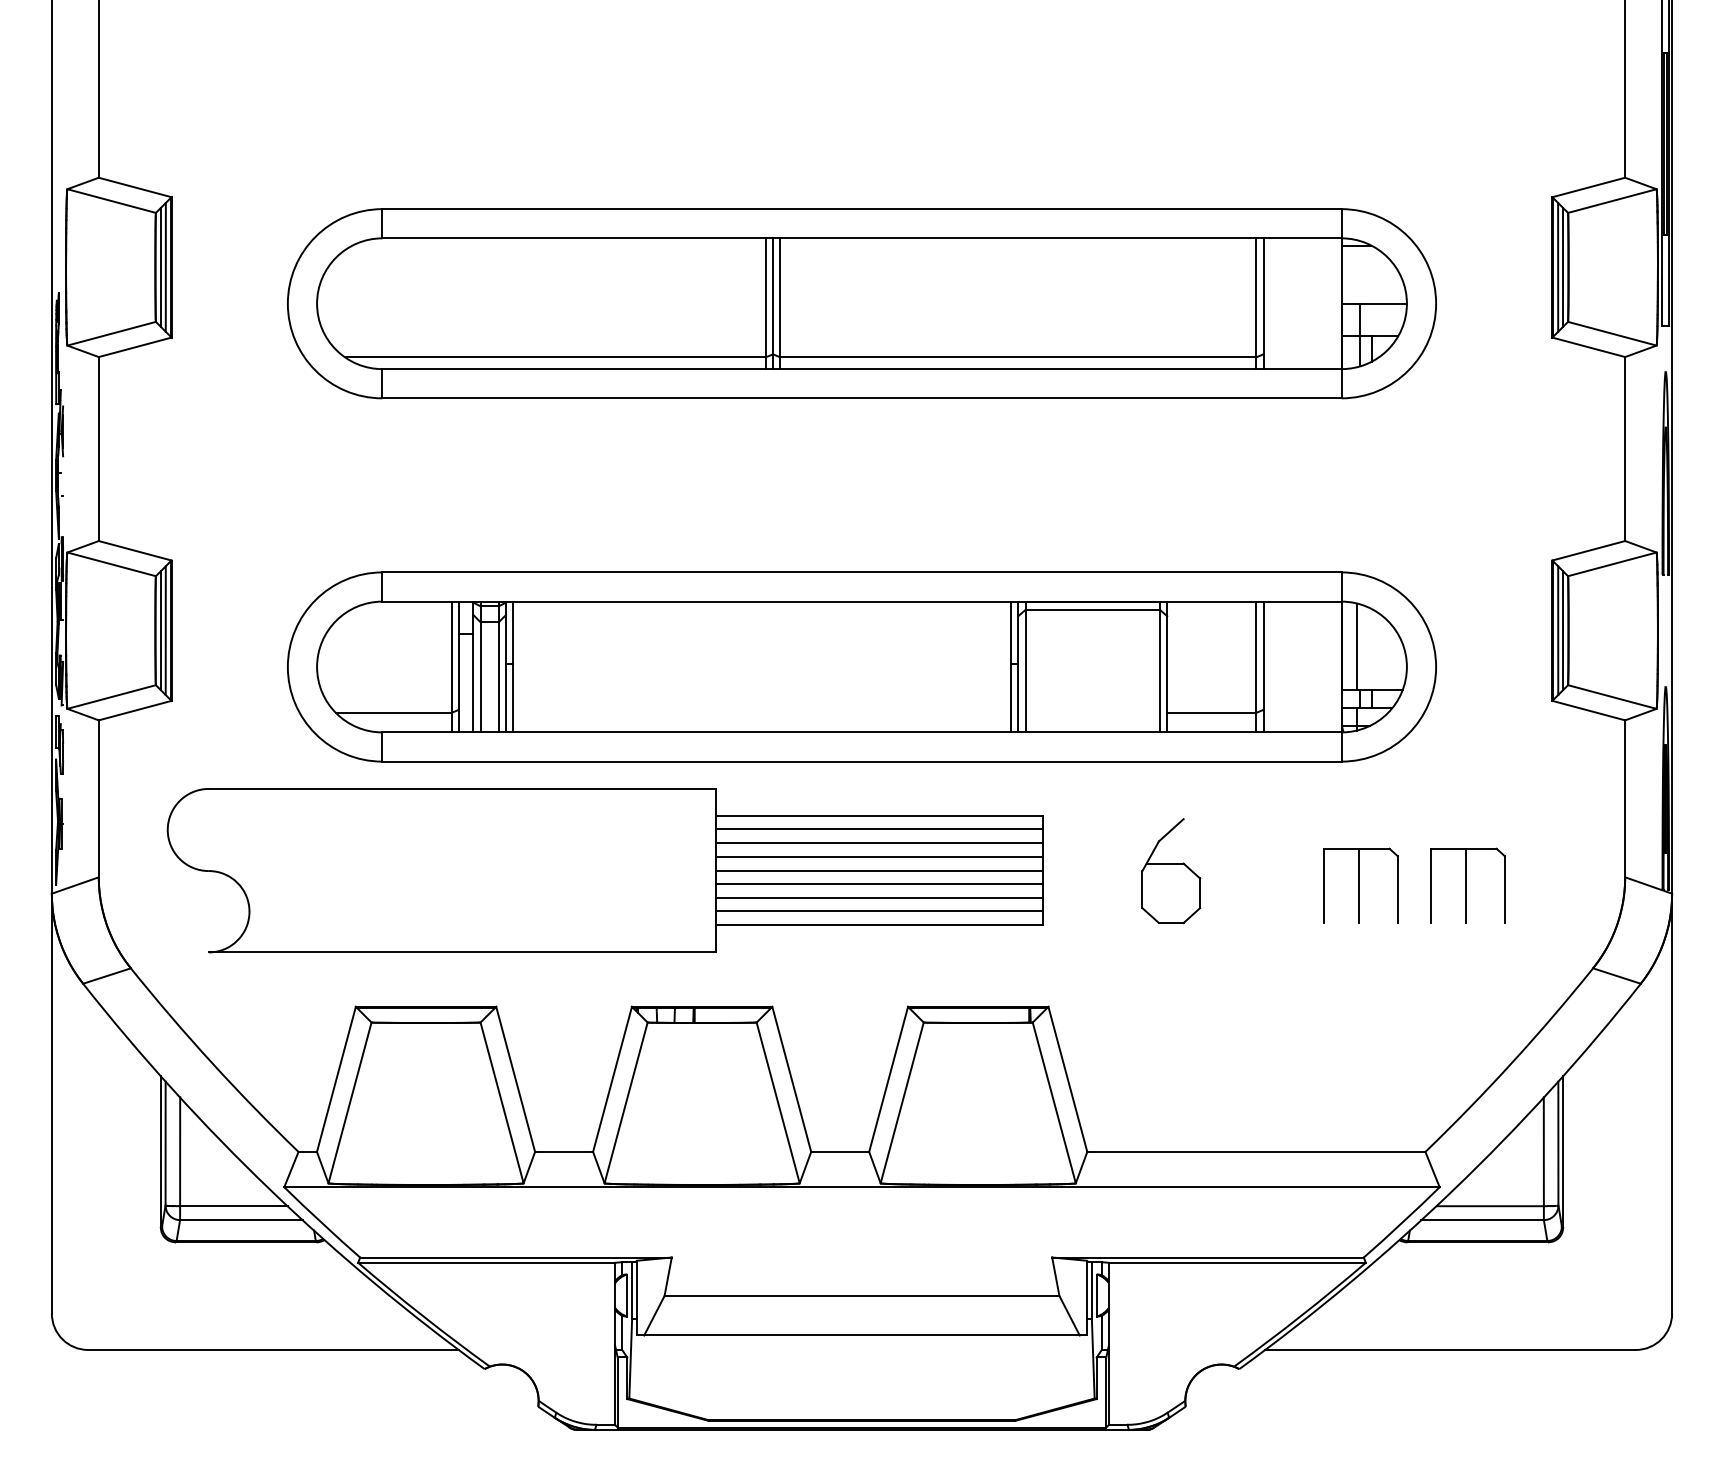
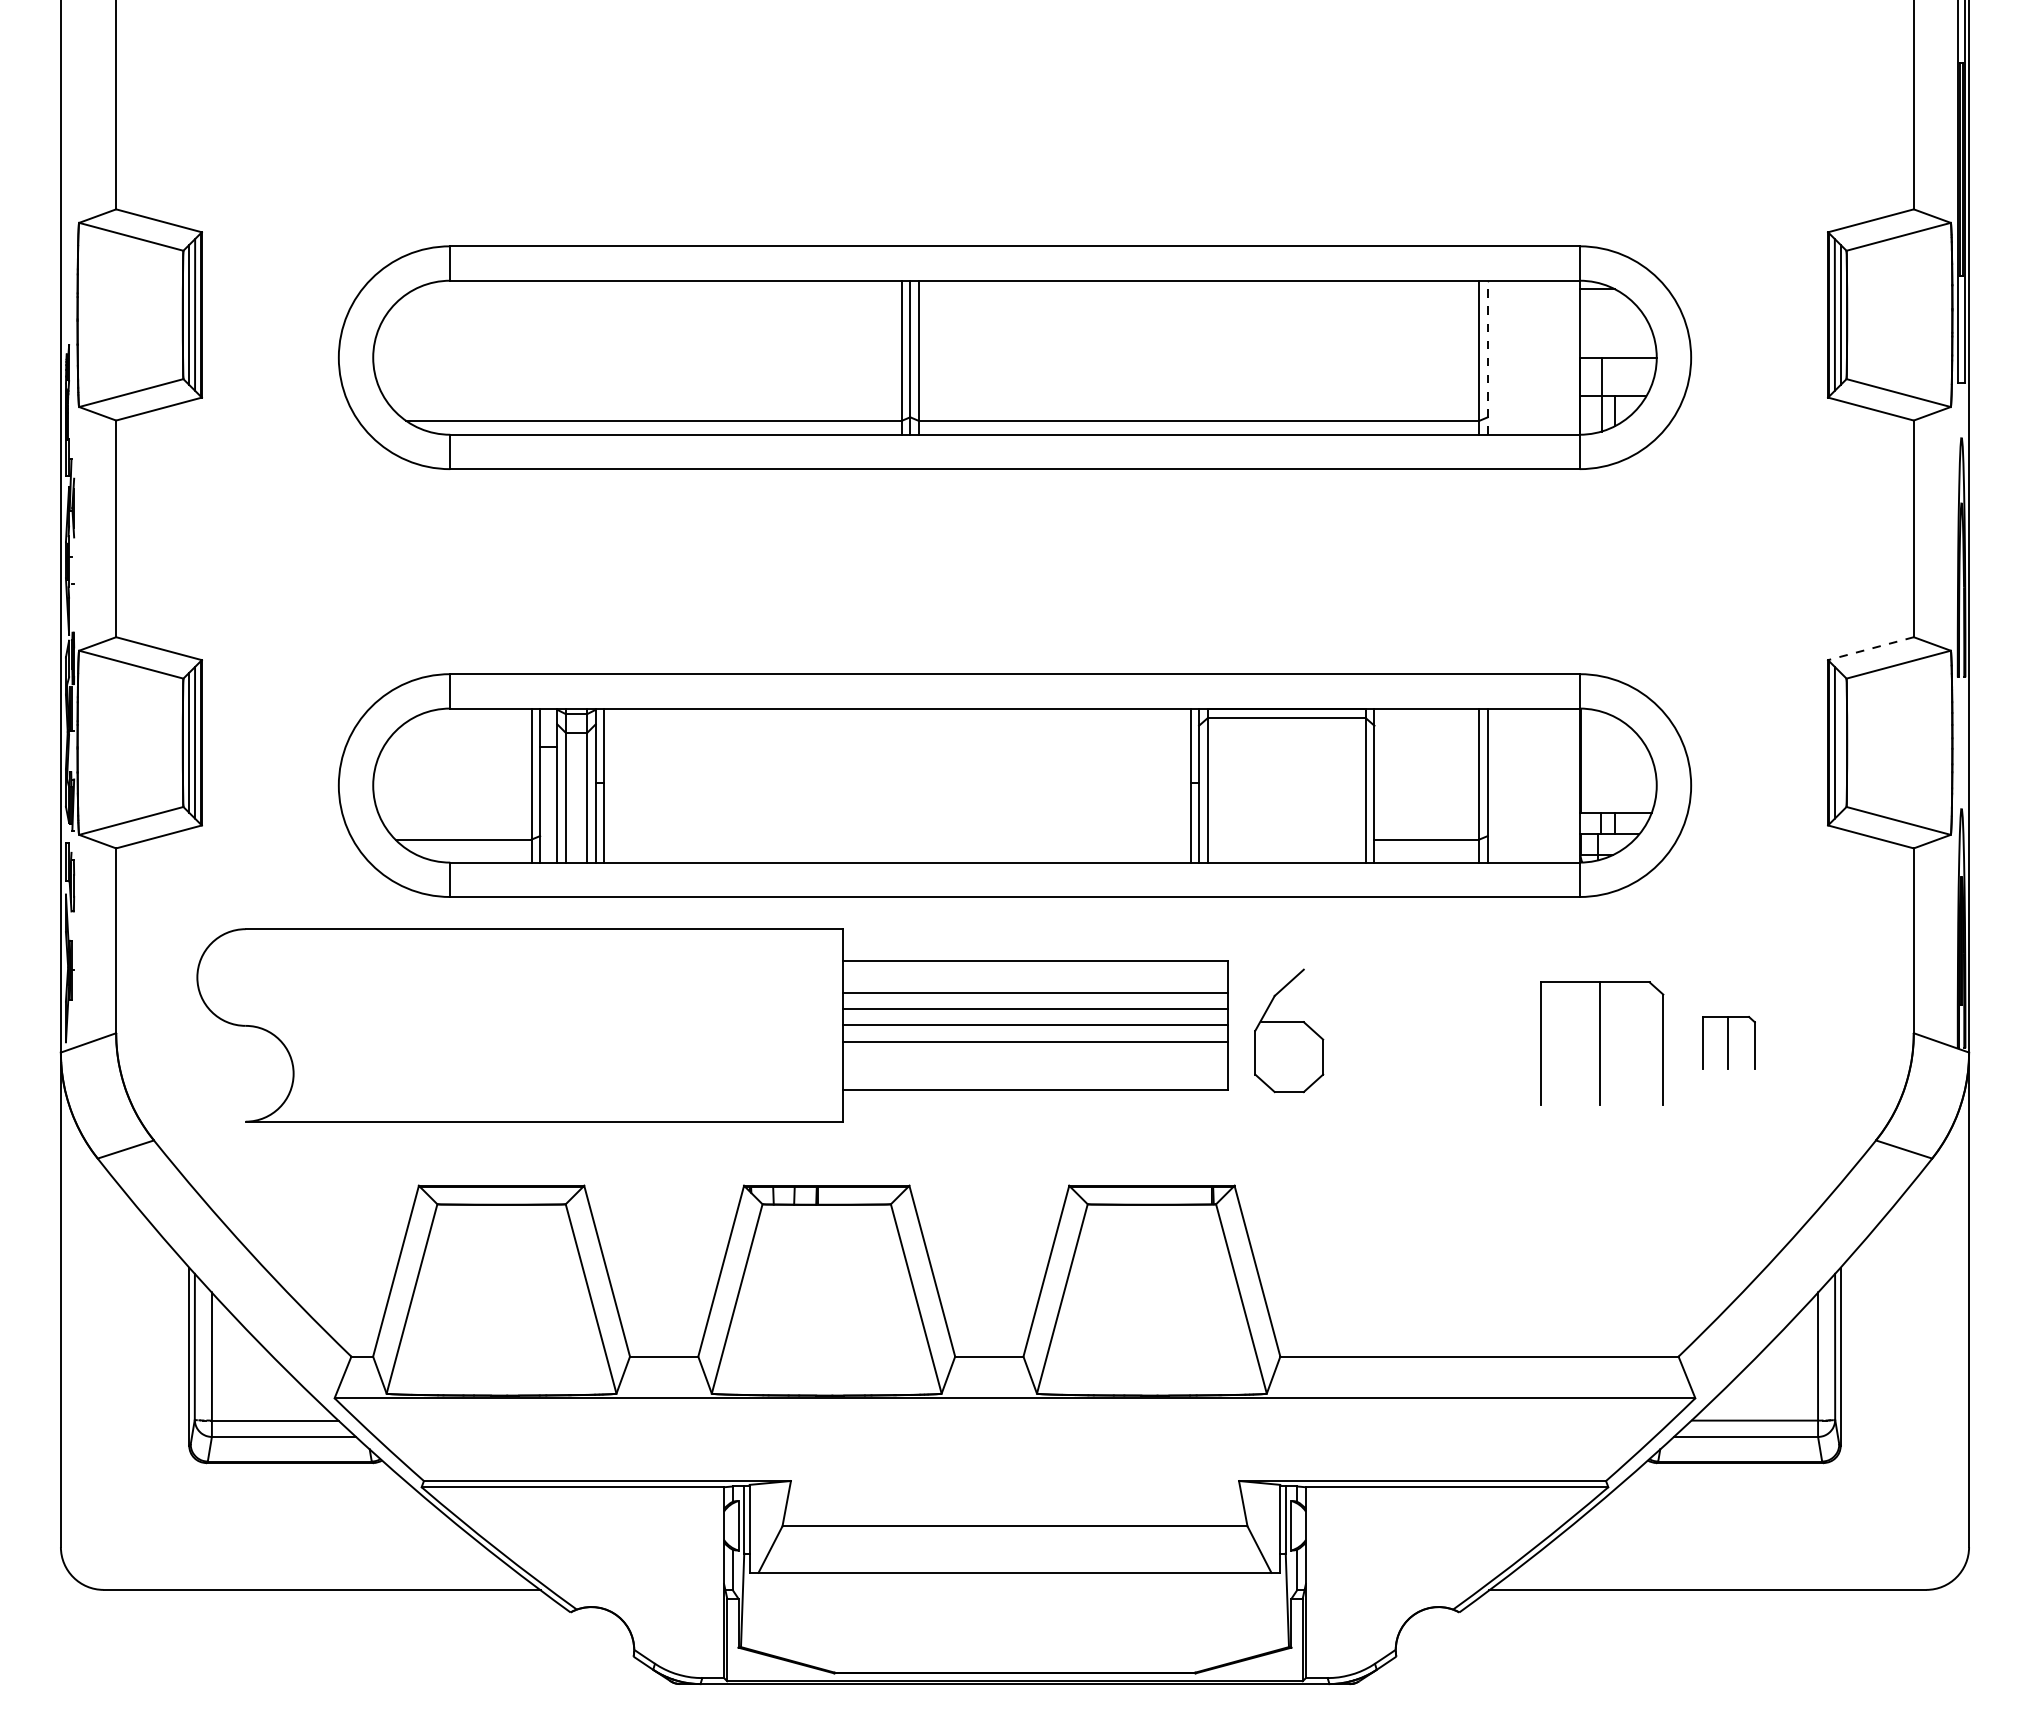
line: (1263, 303) -> (1487, 357), solid -> dashed
line: (1588, 550) -> (1870, 648), solid -> dashed
line: (1562, 630) -> (1840, 742), removed
line: (1356, 646) -> (1597, 761), removed
line: (879, 829) -> (1035, 976), removed
part: (1171, 870) -> (1289, 1030), moved
part: (1360, 885) -> (1602, 1042), size x1.4
part: (1467, 885) -> (1728, 1042), size x0.6
line: (879, 897) -> (1035, 1057), removed
line: (879, 911) -> (1035, 1073), removed

